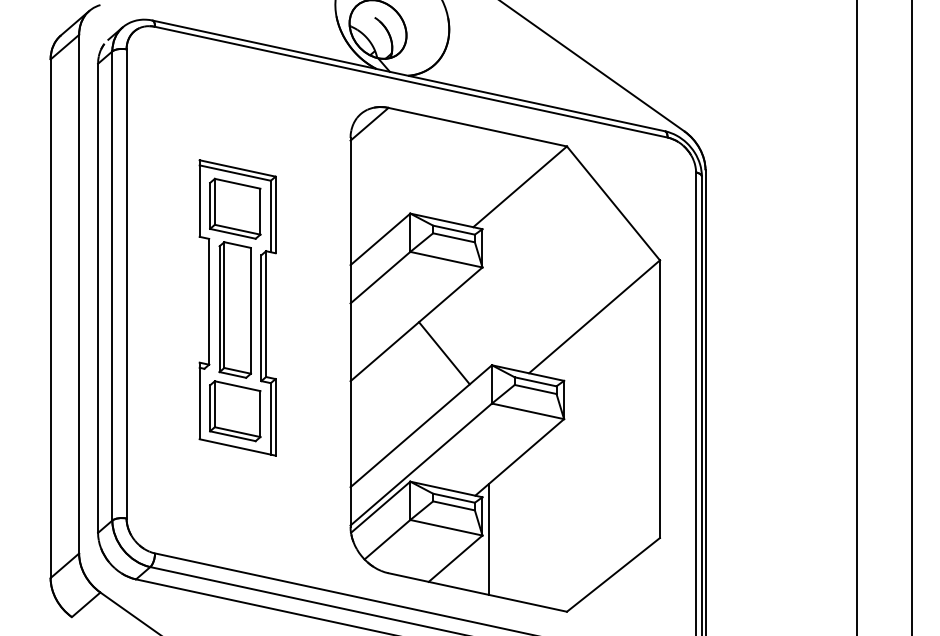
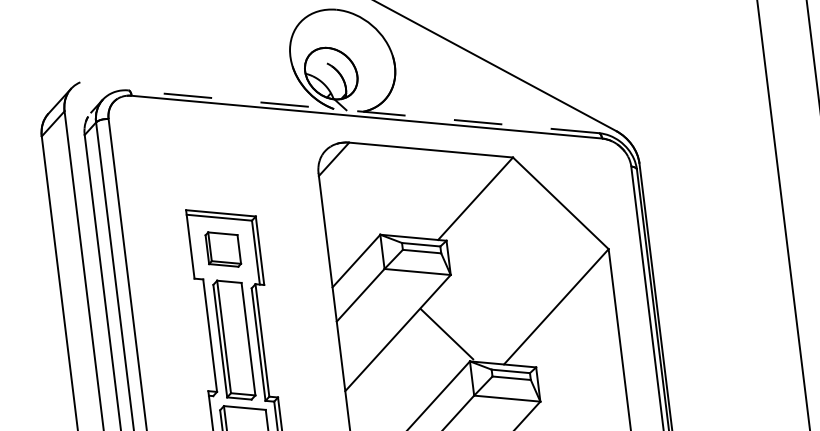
line: (408, 75) -> (363, 111), solid -> dashed
part: (235, 208) -> (223, 249), size x0.7
line: (444, 353) -> (447, 334), moved

